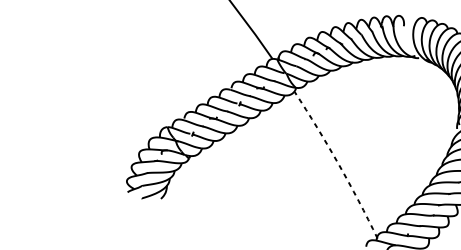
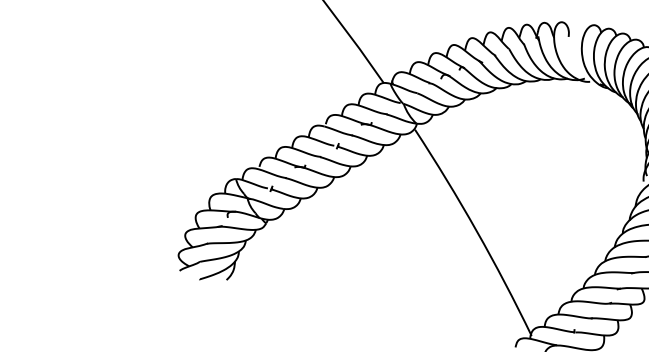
arc: (338, 163) -> (476, 230), dashed -> solid

